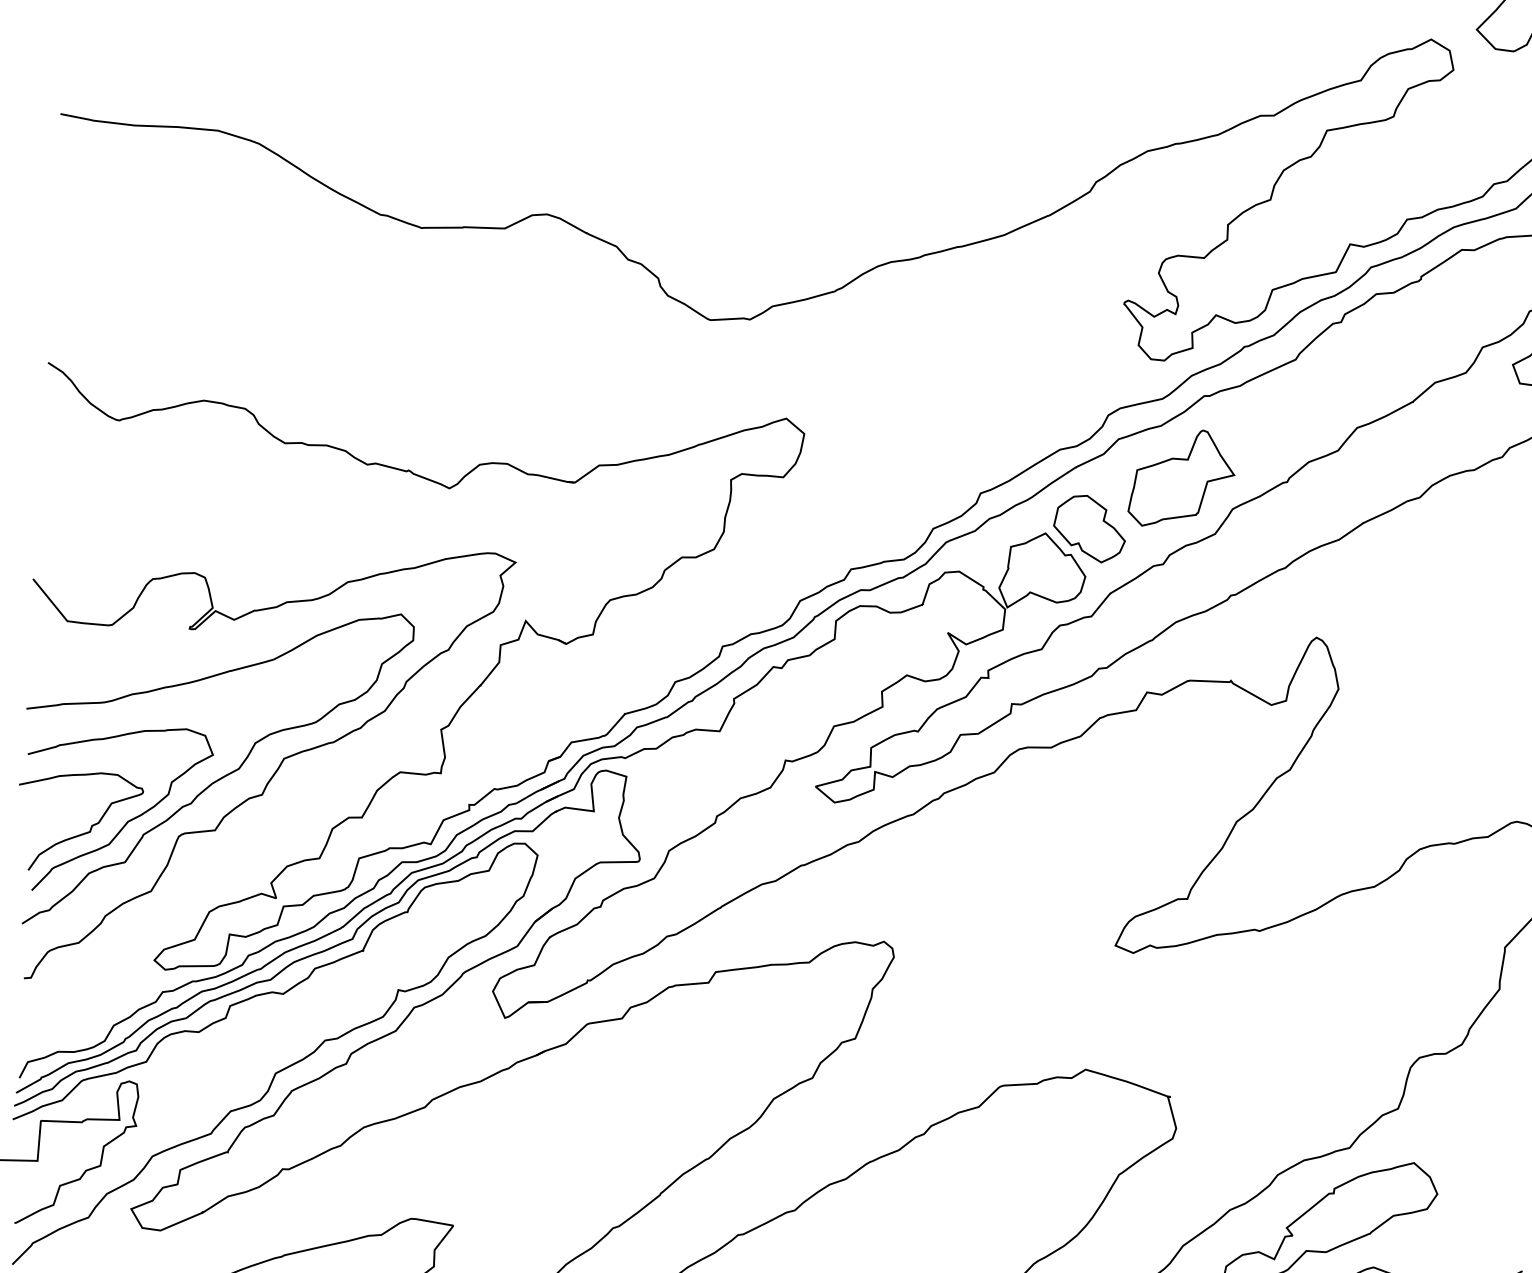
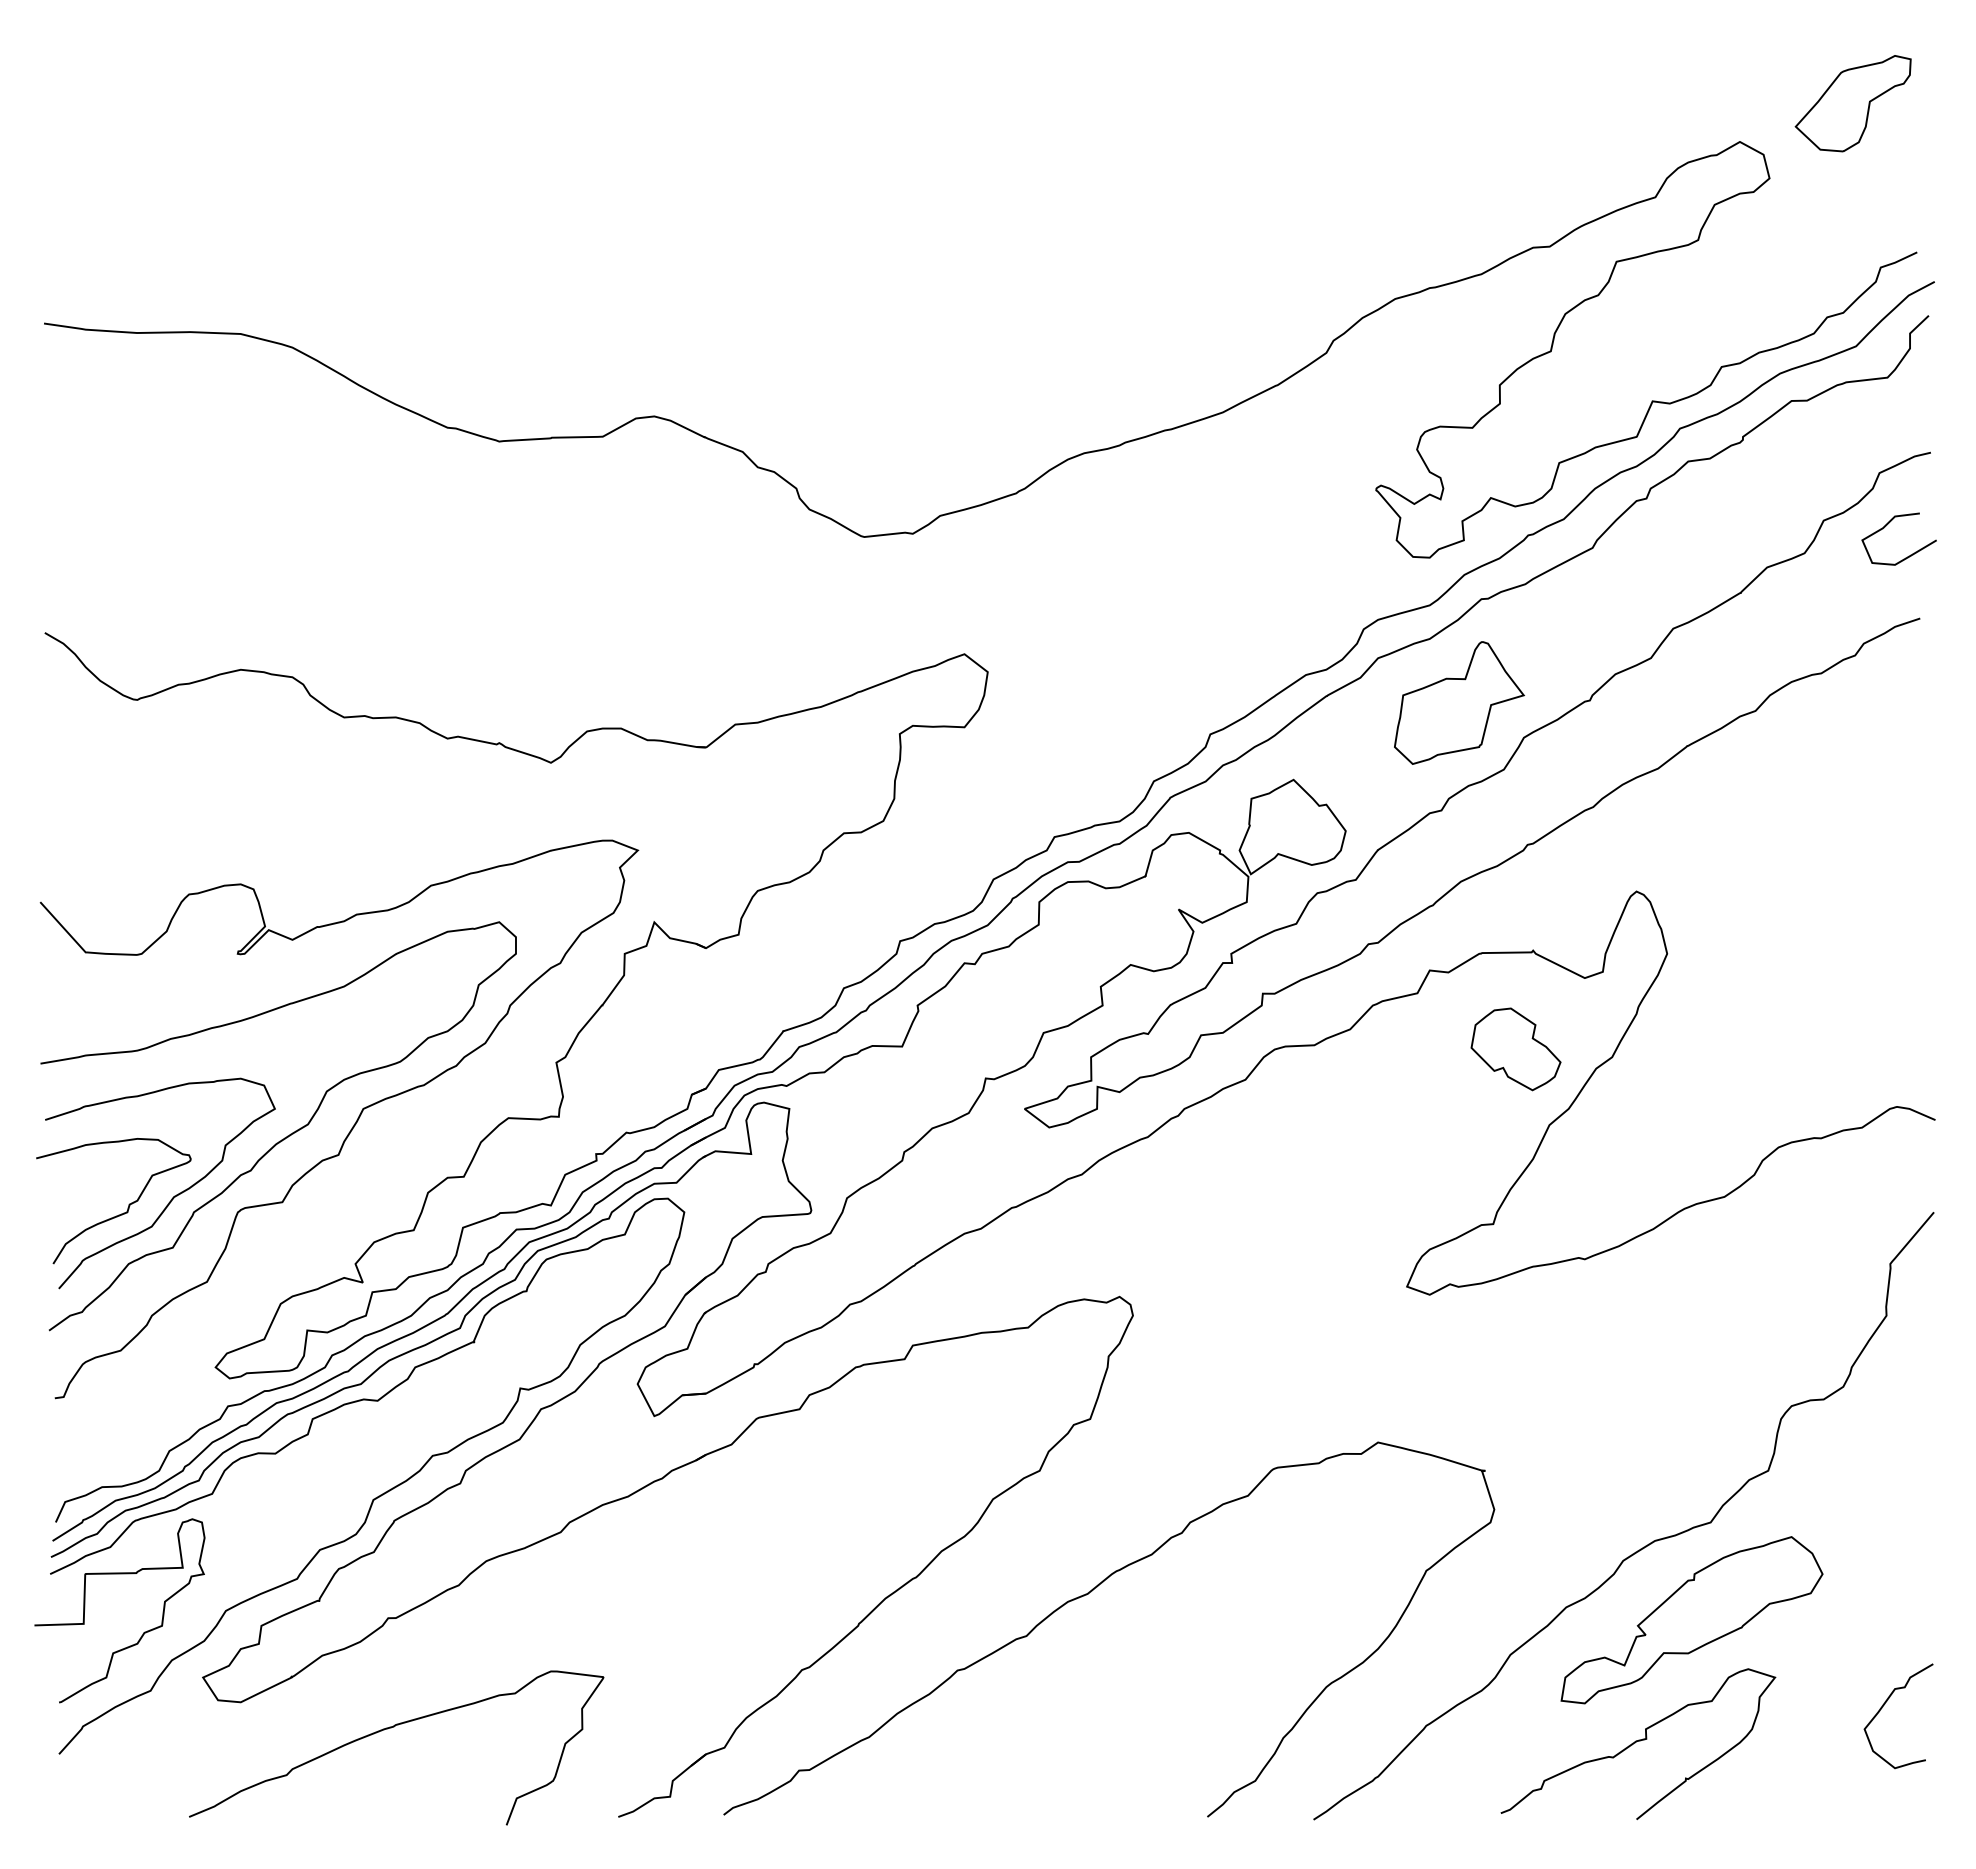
part: (1089, 528) -> (1515, 1049), moved

